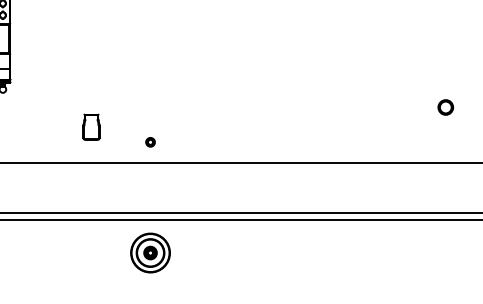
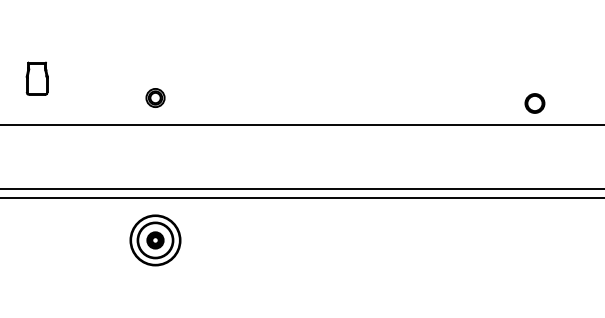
part: (445, 107) -> (534, 103), moved
part: (91, 126) -> (37, 77), moved
part: (150, 142) -> (155, 98), size x1.6

